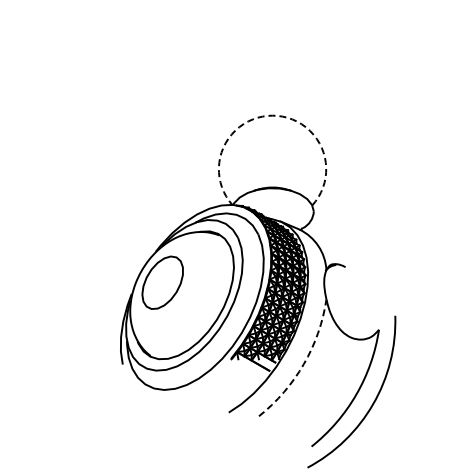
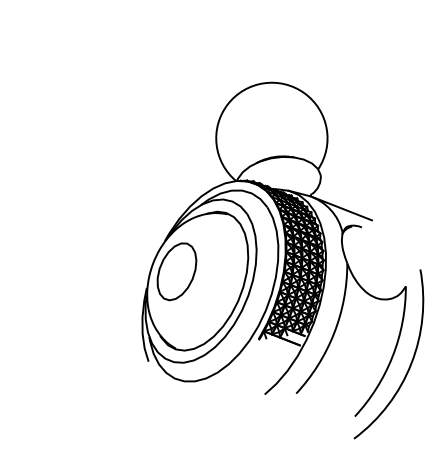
arc: (272, 115) -> (263, 83), dashed -> solid
line: (329, 246) -> (342, 208), added
arc: (303, 364) -> (333, 333), dashed -> solid

